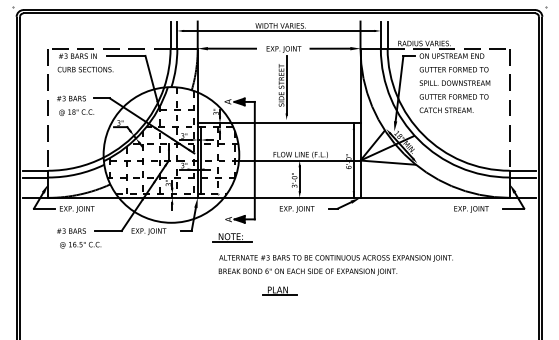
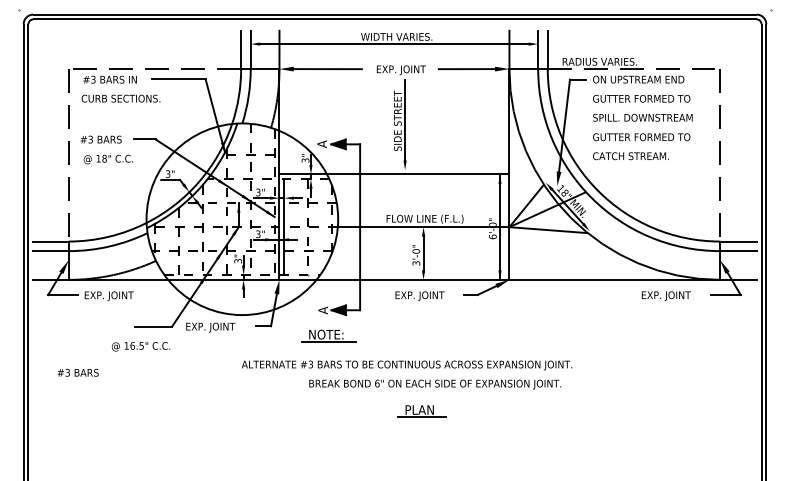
text: (71, 230) -> (77, 372), moved
text: (80, 245) -> (141, 346), moved
text: (336, 258) -> (407, 365), moved
part: (279, 291) -> (421, 411), moved

